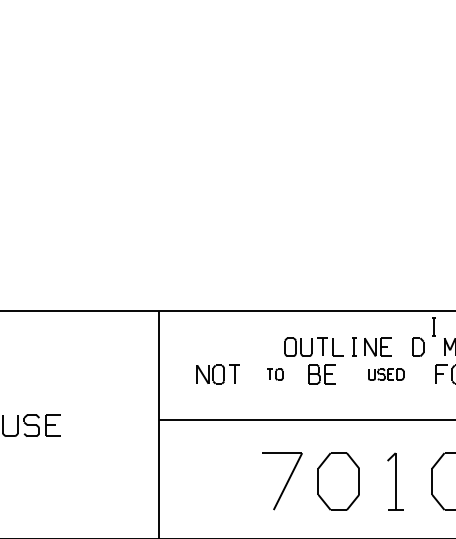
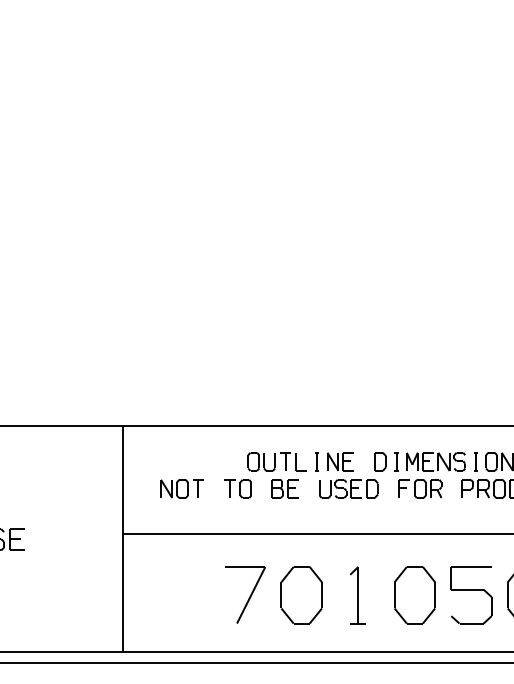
part: (434, 326) -> (396, 461), moved
part: (274, 374) -> (237, 488), size x1.67
part: (385, 374) -> (348, 488), size x1.67

